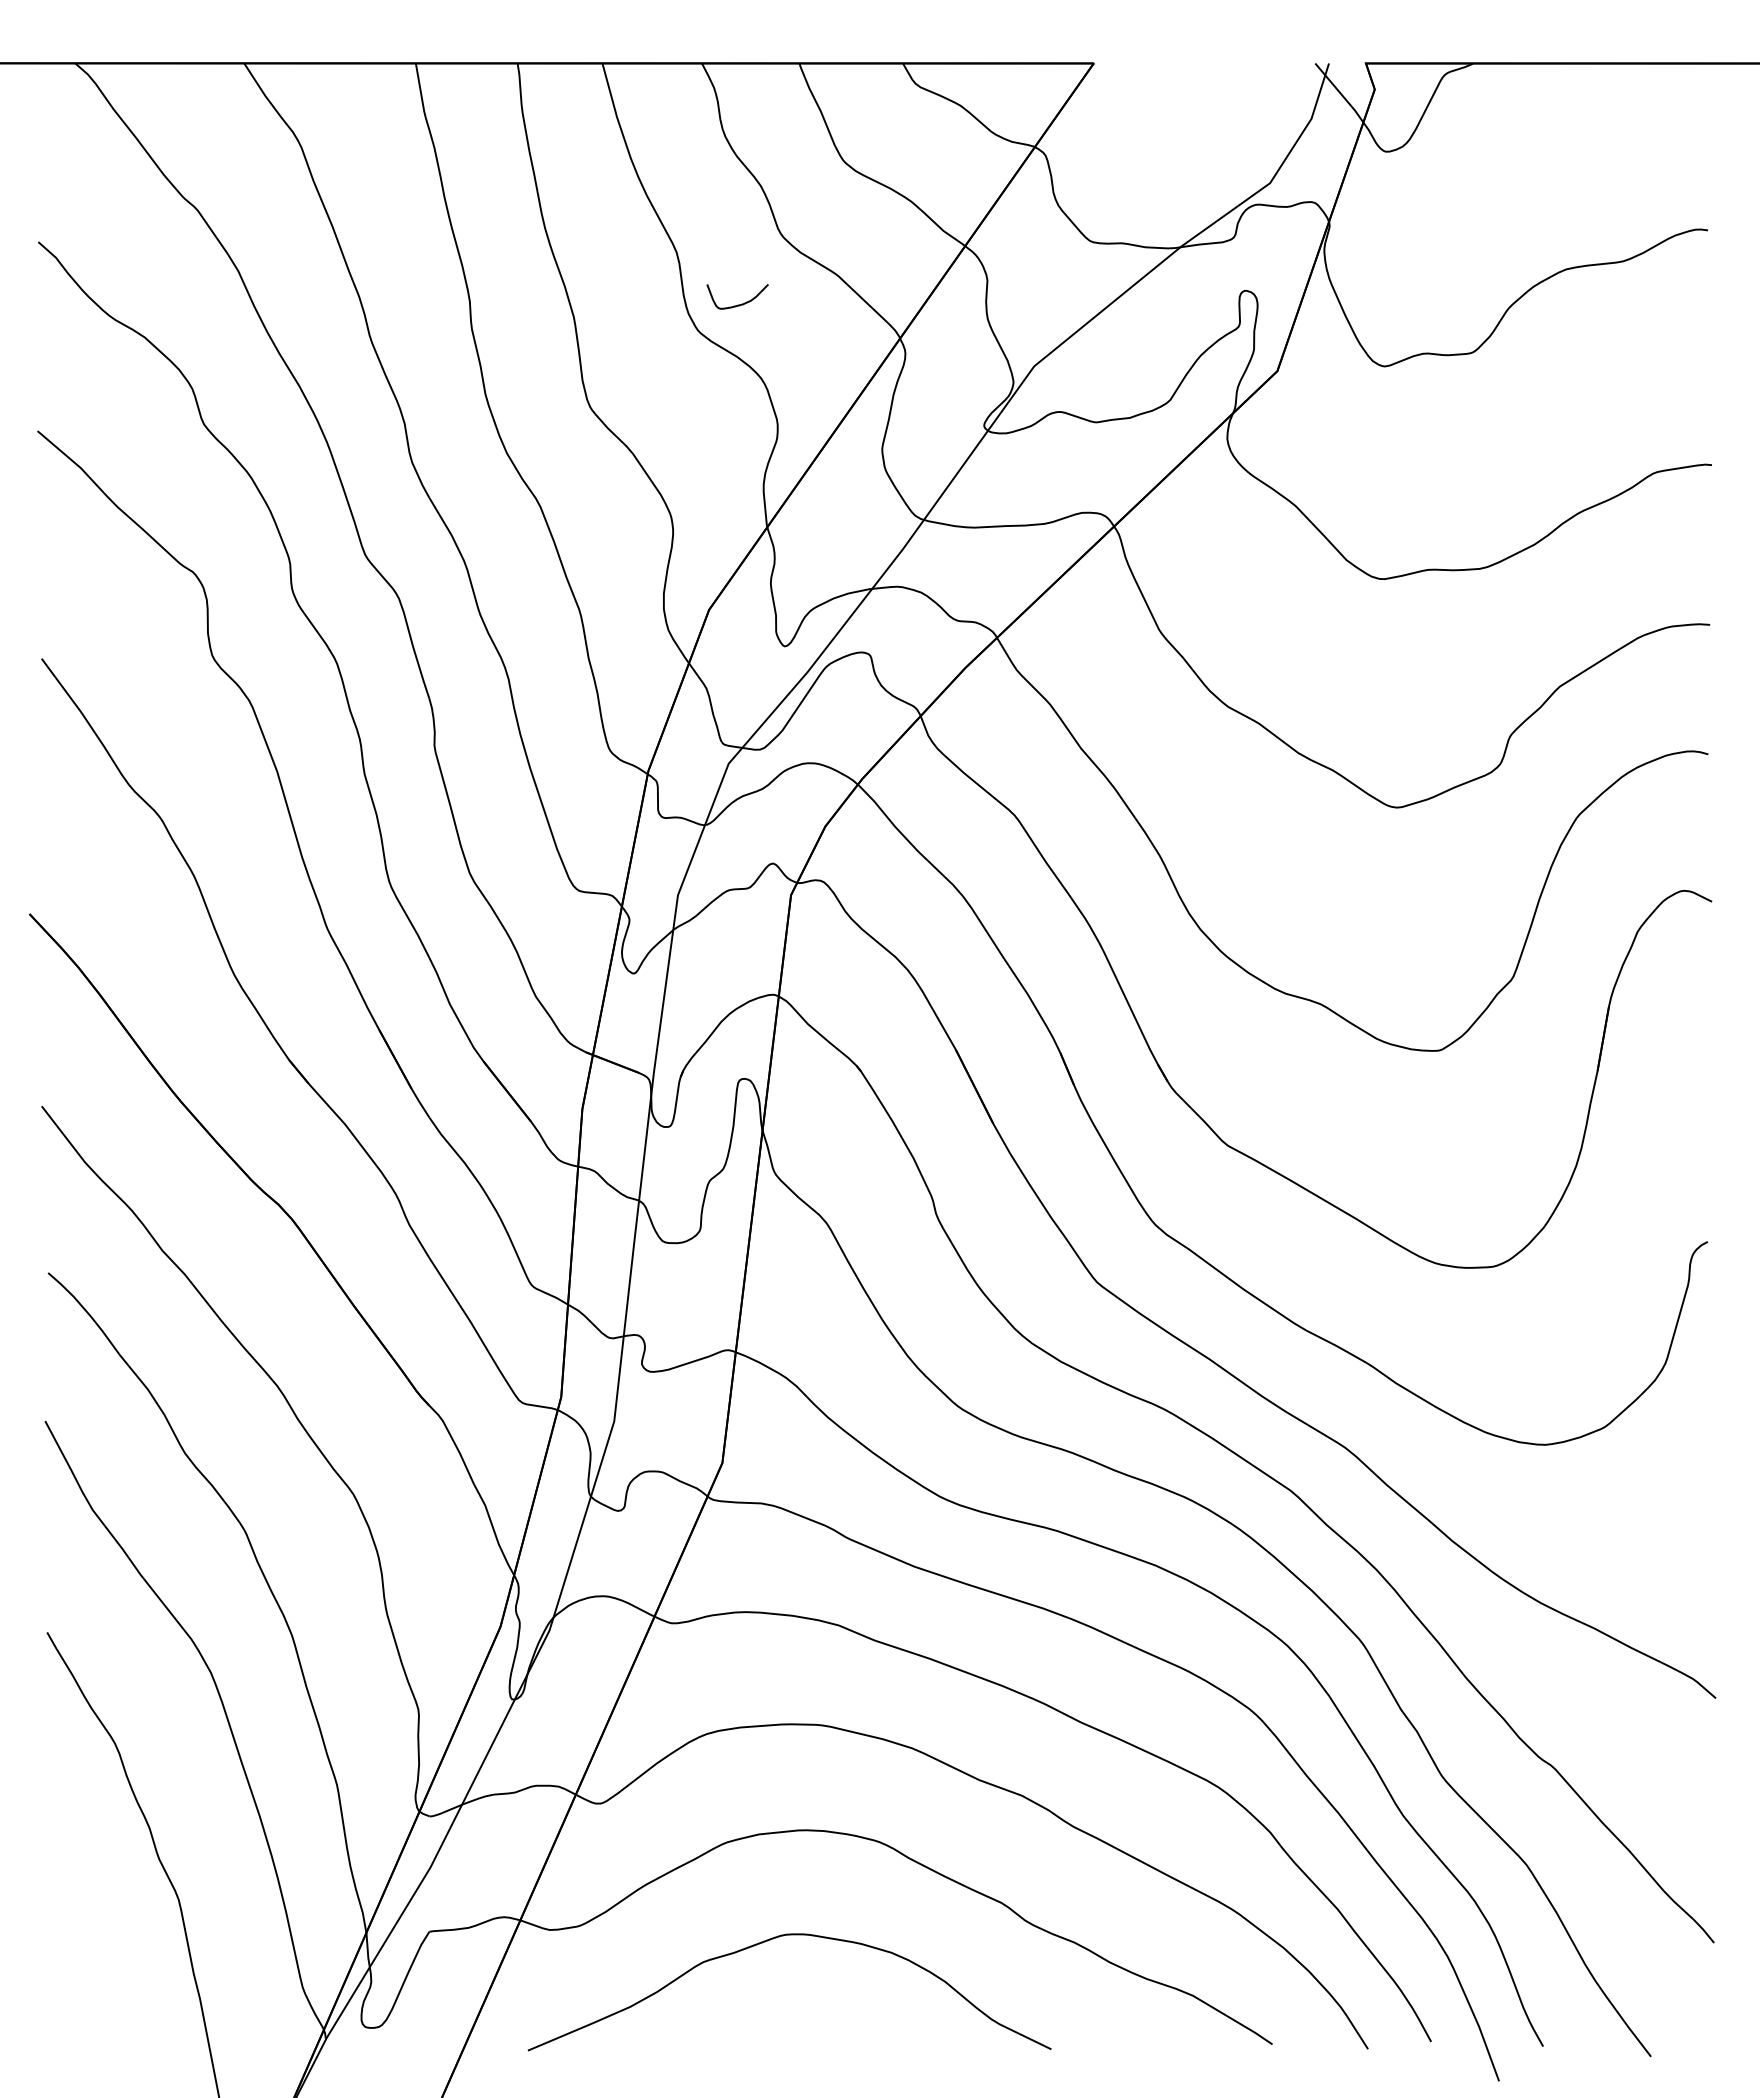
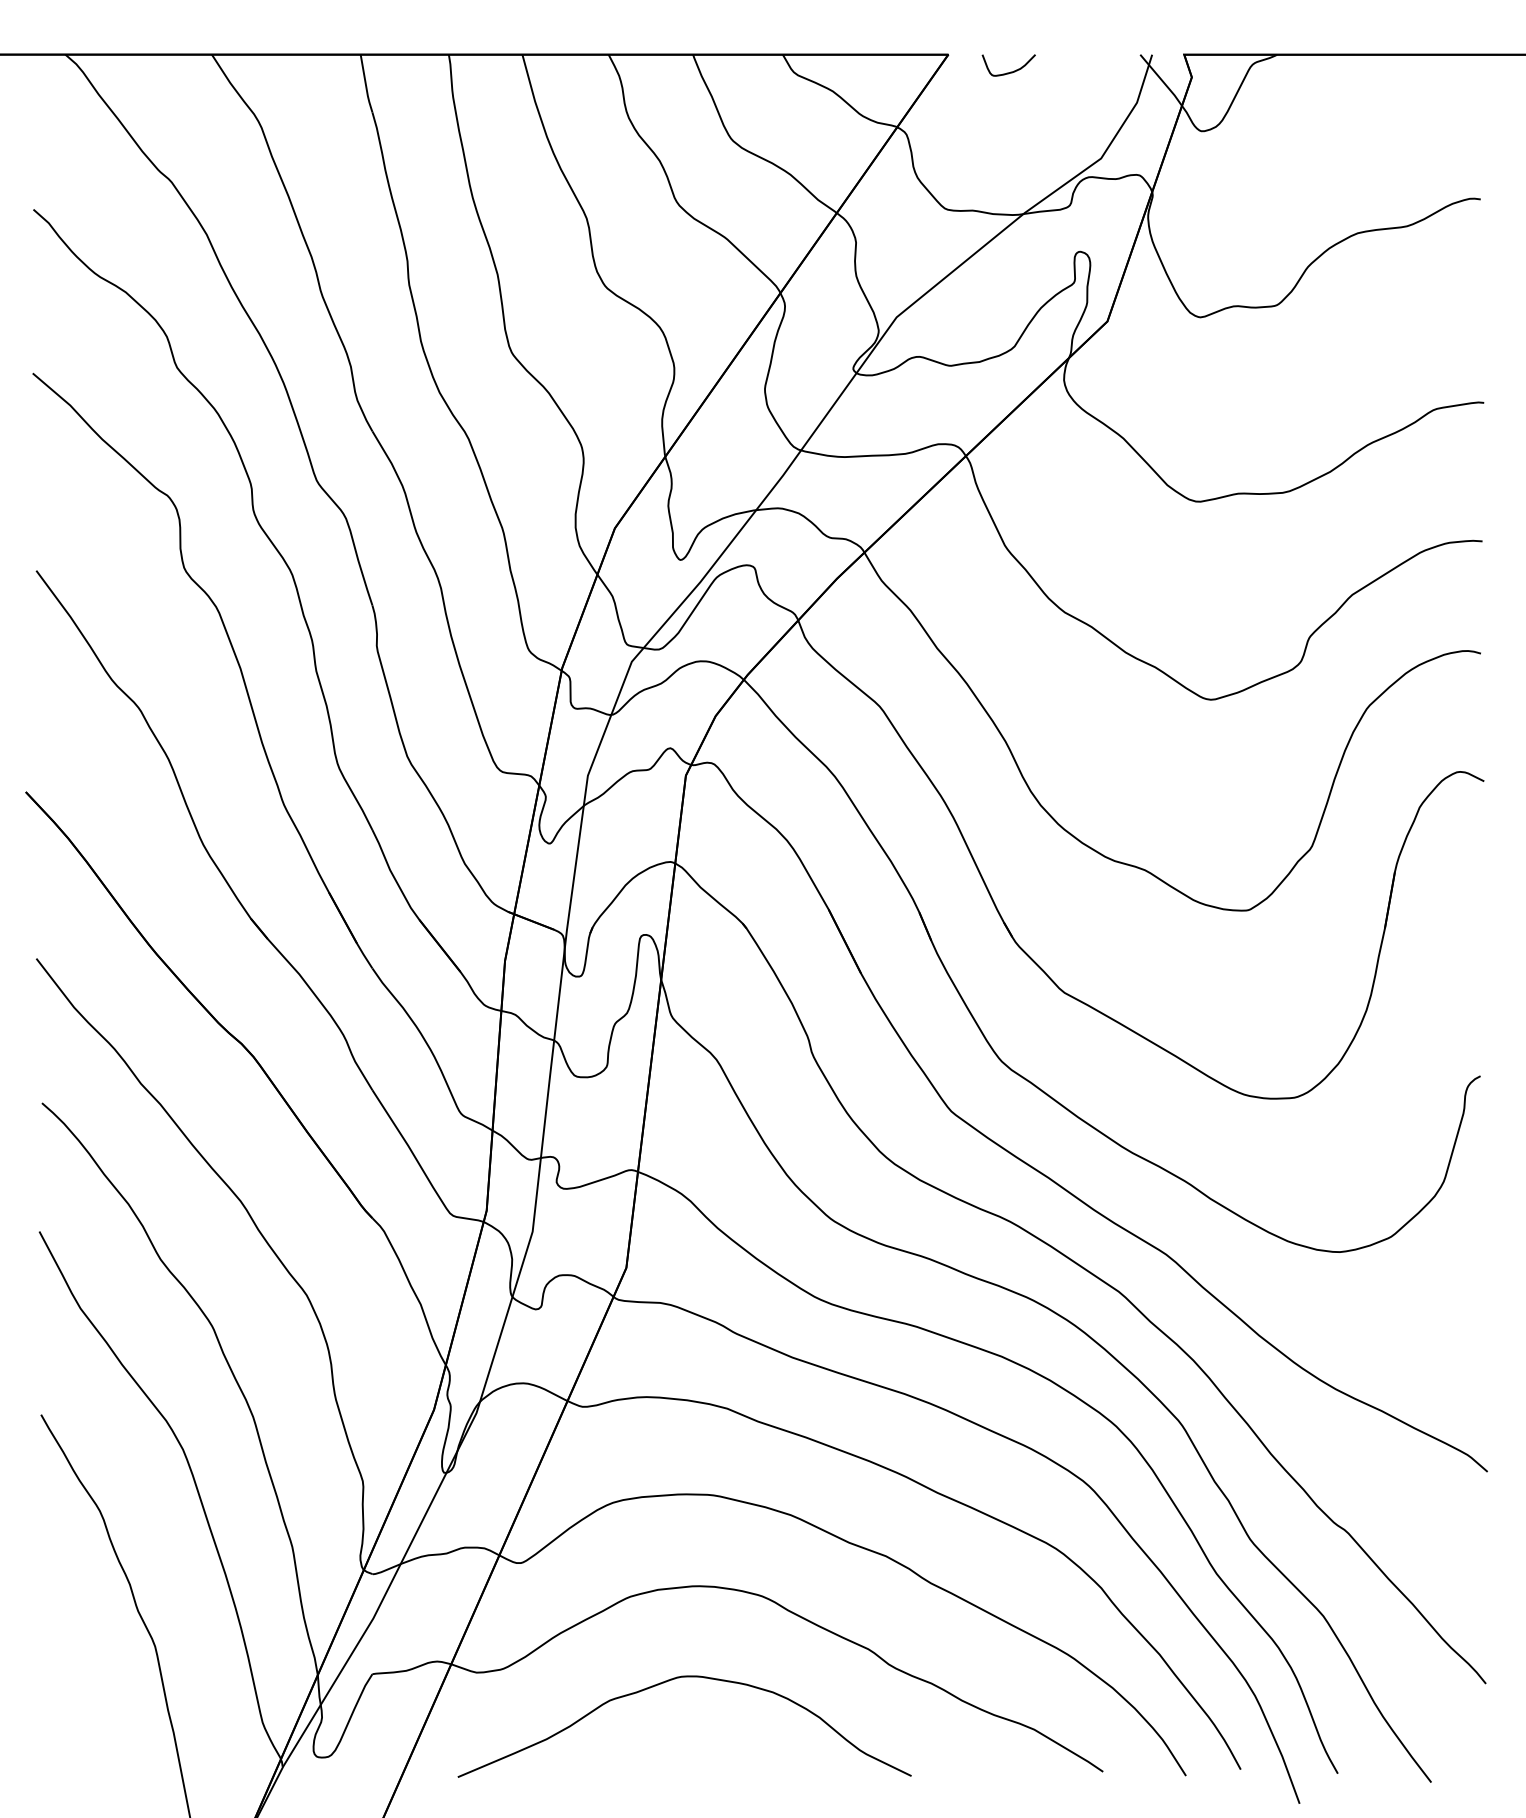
curve: (737, 304) -> (1008, 72), moved

